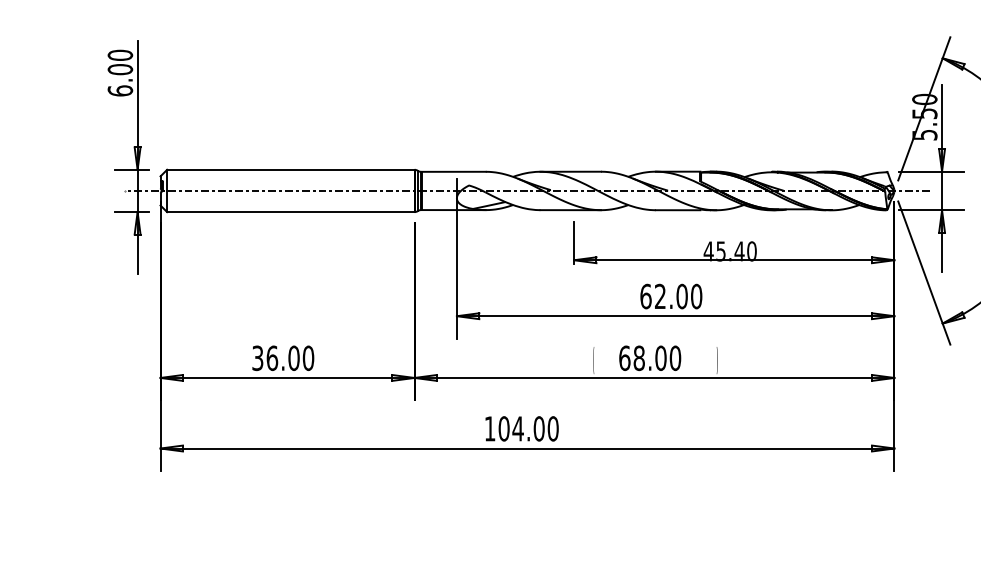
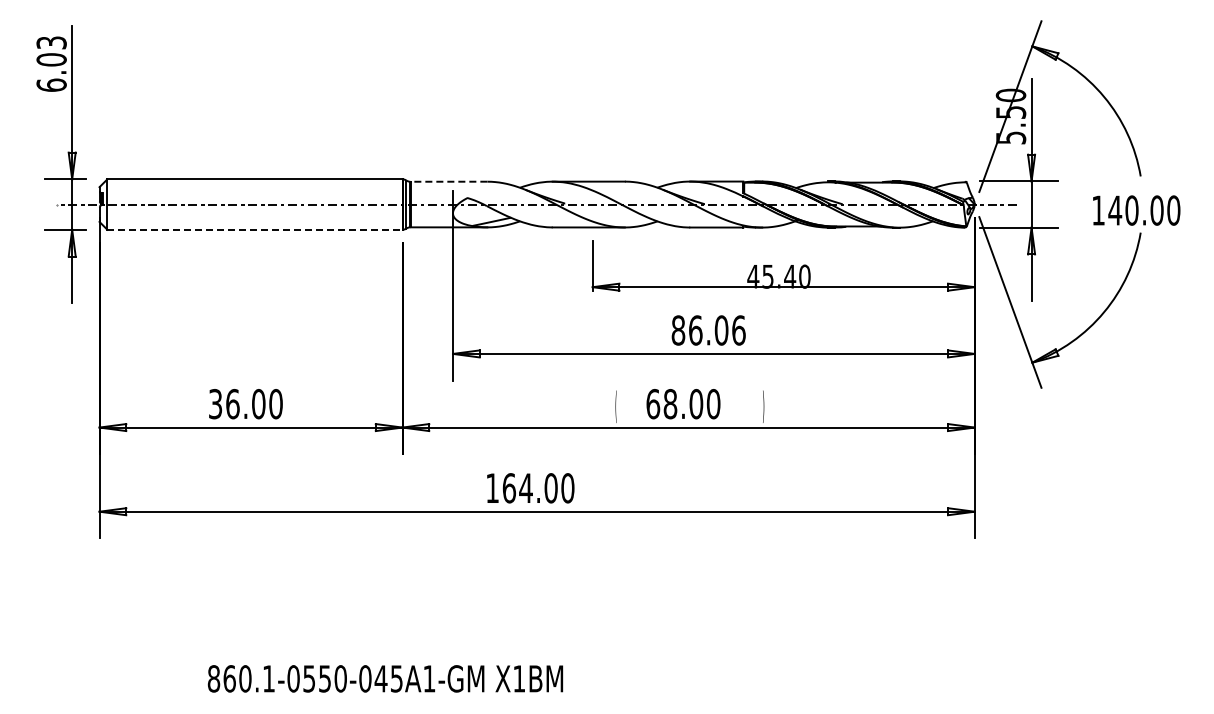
text: (120, 55) -> (51, 42), 6.00 -> 6.03
line: (453, 171) -> (448, 181), solid -> dashed
line: (290, 211) -> (254, 229), solid -> dashed
text: (671, 296) -> (708, 330), 62.00 -> 86.06
text: (504, 429) -> (509, 488), 104.00 -> 164.00

